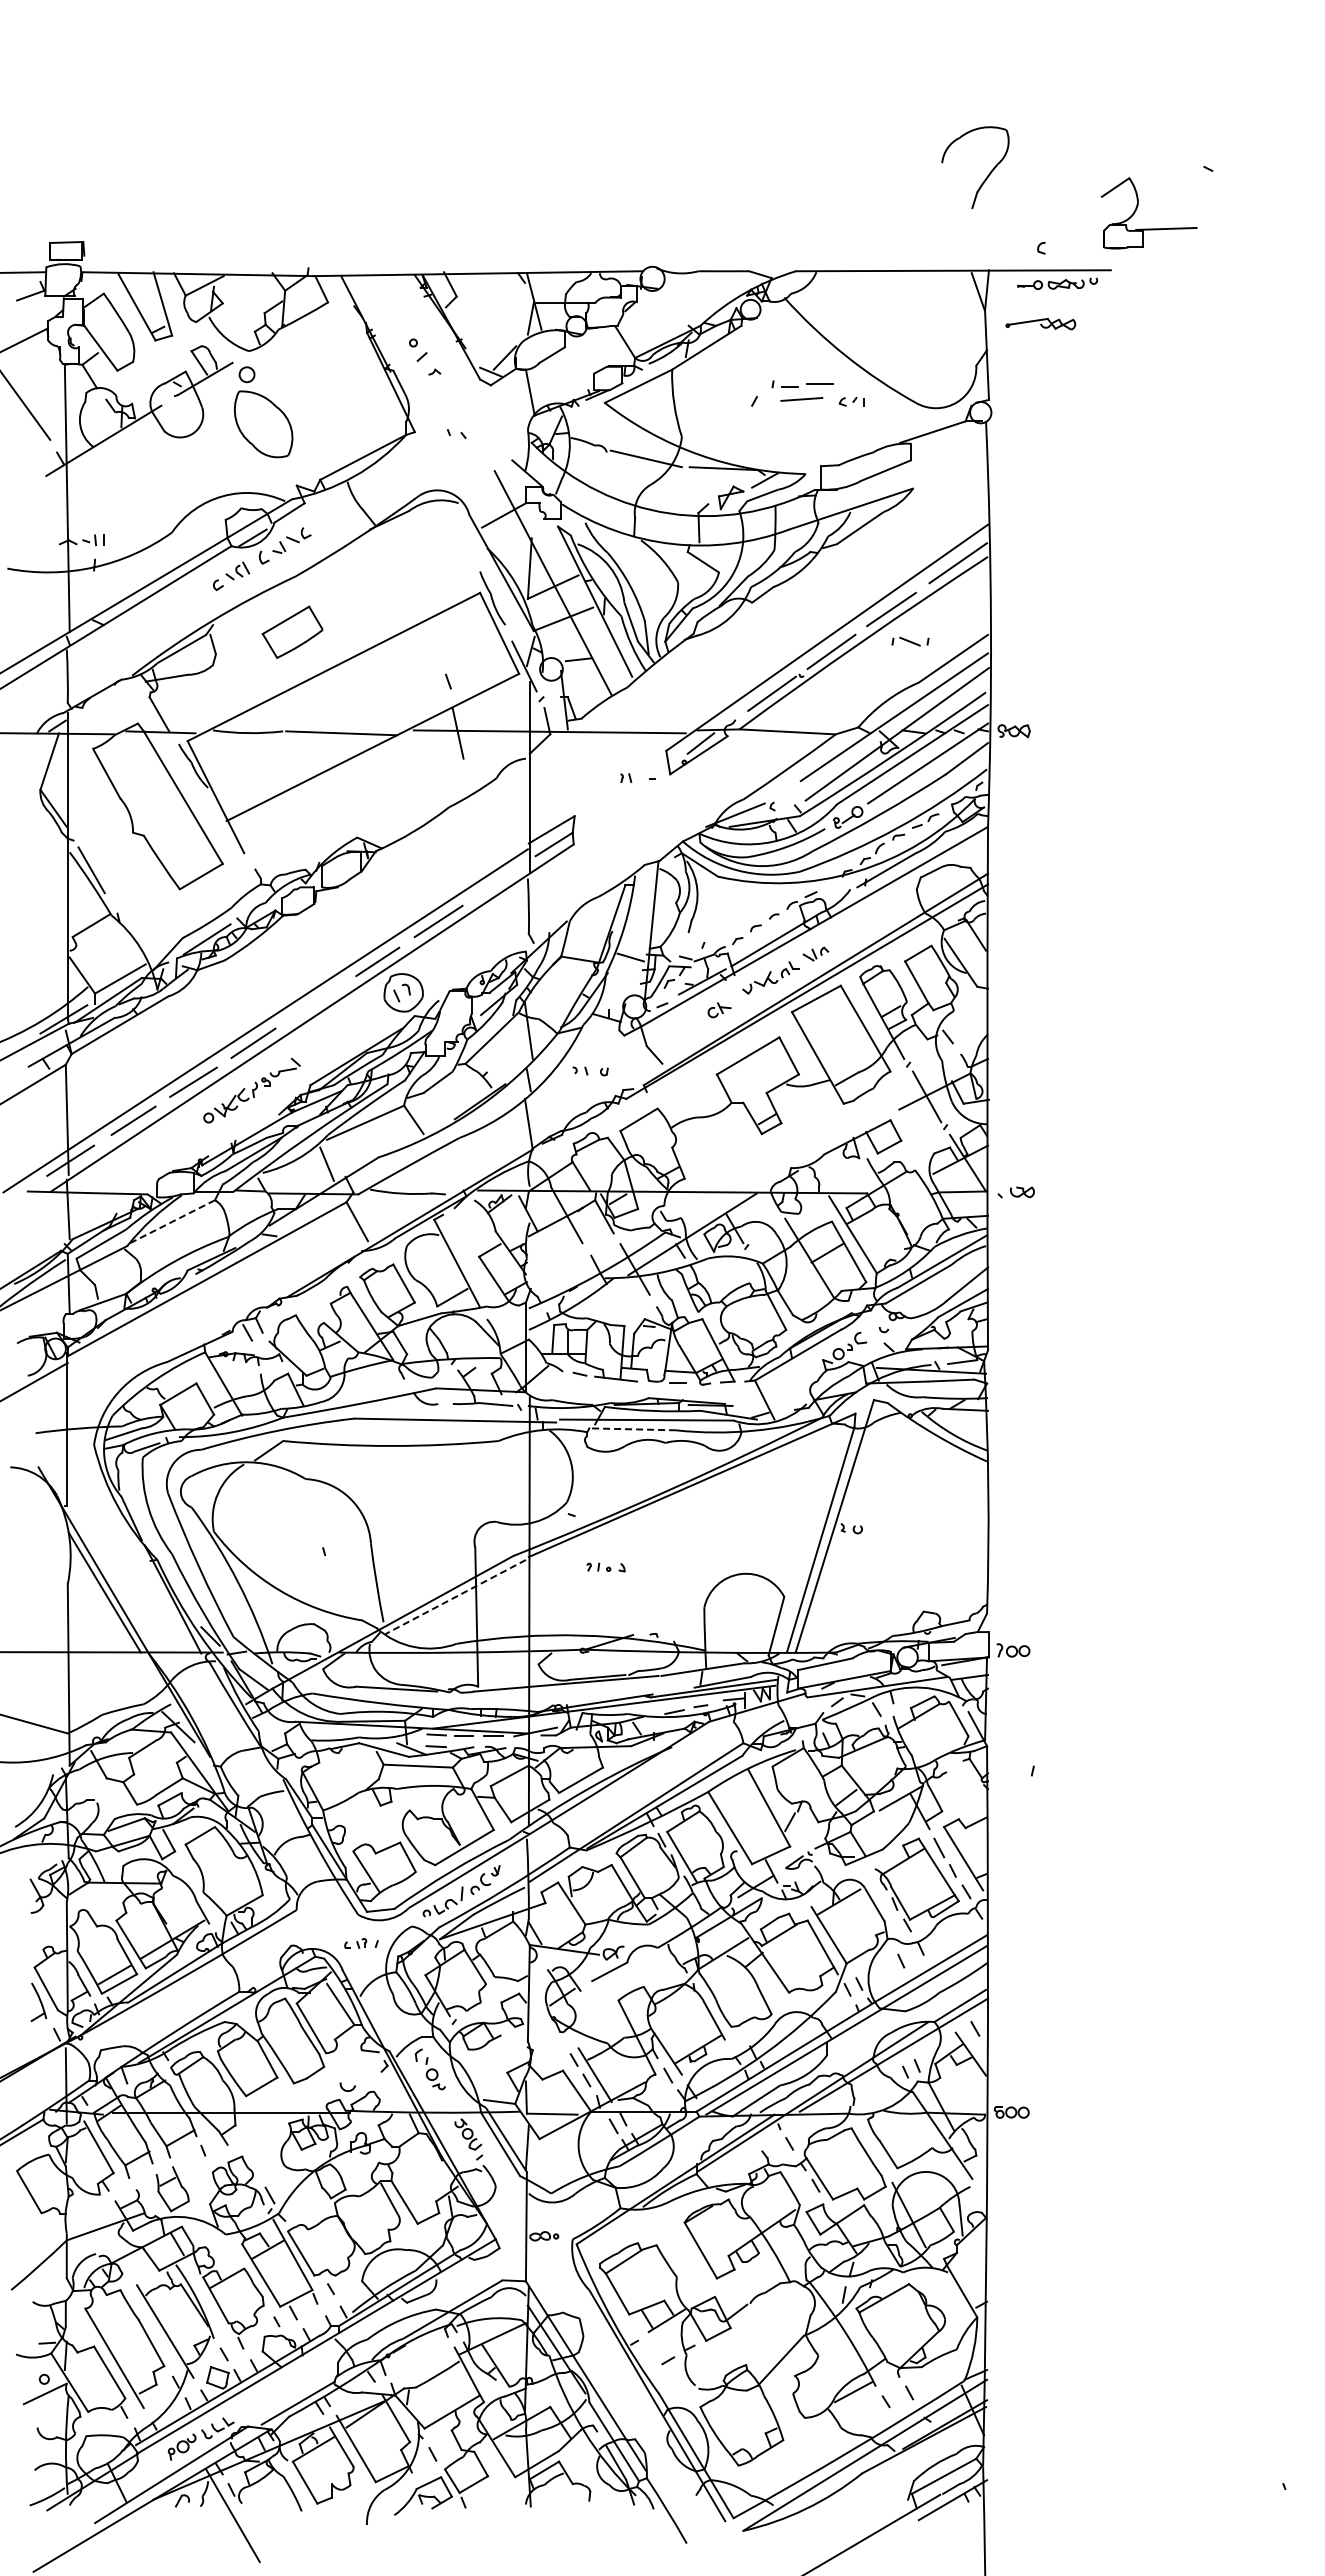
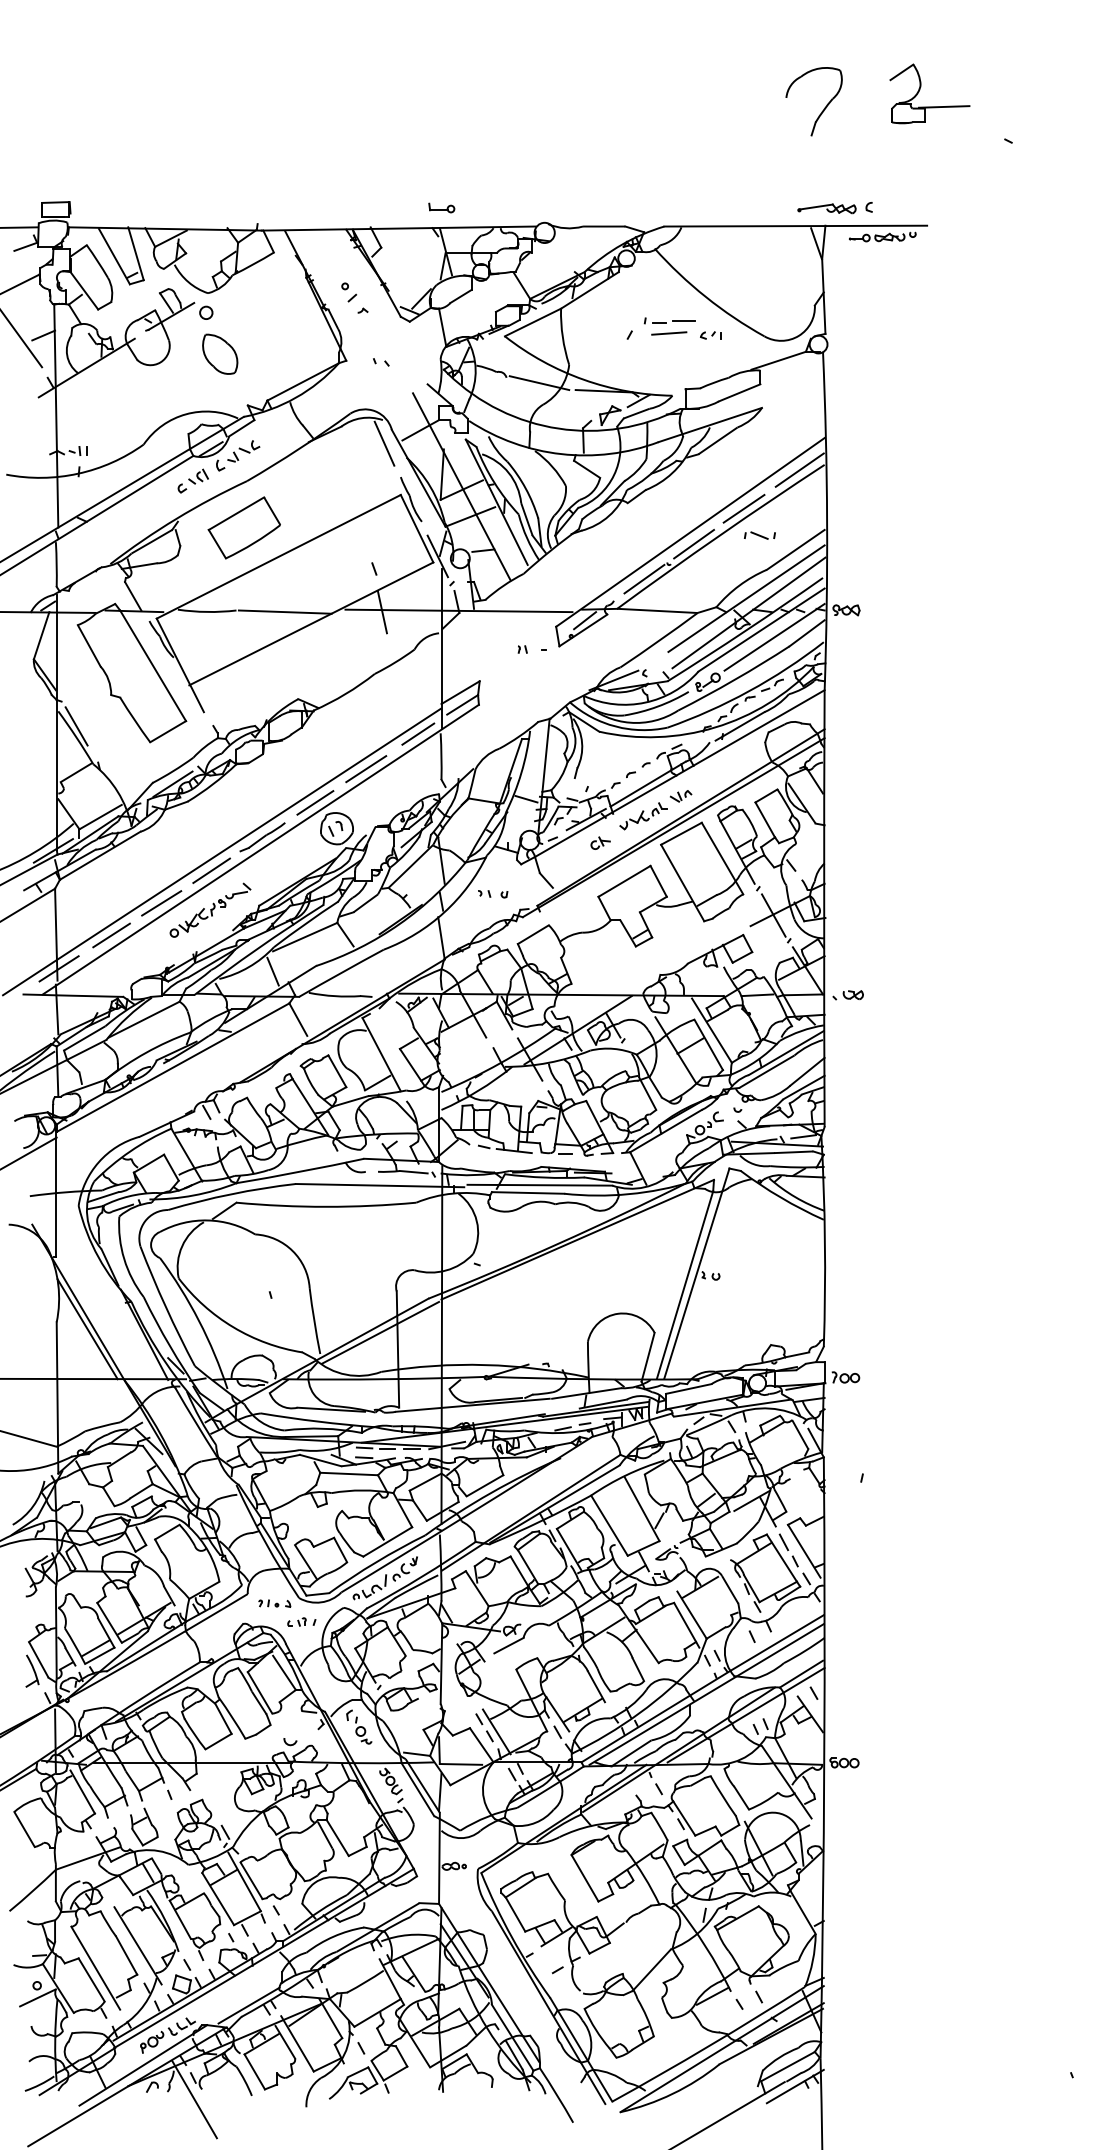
part: (987, 175) -> (824, 108), moved
part: (1137, 209) -> (920, 90), moved
part: (529, 249) -> (442, 208), added
part: (1040, 323) -> (826, 208), moved
line: (51, 401) -> (43, 335), added
part: (263, 424) -> (220, 354), size x0.71
line: (460, 531) -> (384, 443), added
part: (292, 631) -> (244, 527), size x1.43
line: (501, 879) -> (418, 734), added
part: (314, 1002) -> (262, 836), added
line: (907, 1192) -> (757, 995), added
line: (172, 1221) -> (144, 1019), dashed -> solid
line: (632, 1429) -> (527, 1193), dashed -> solid
part: (605, 1567) -> (274, 1603), moved
line: (455, 1597) -> (380, 1333), dashed -> solid

